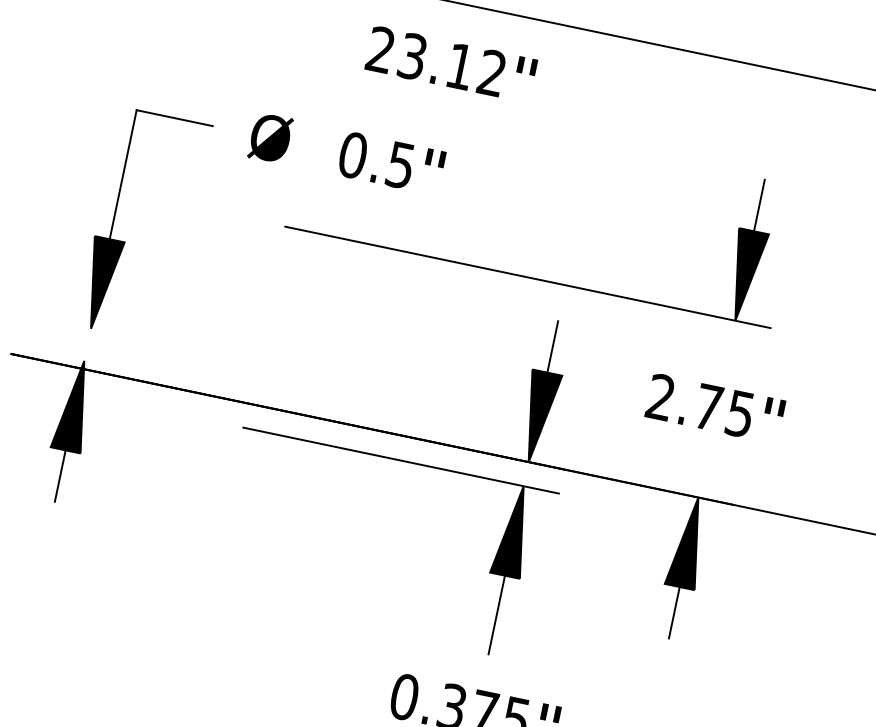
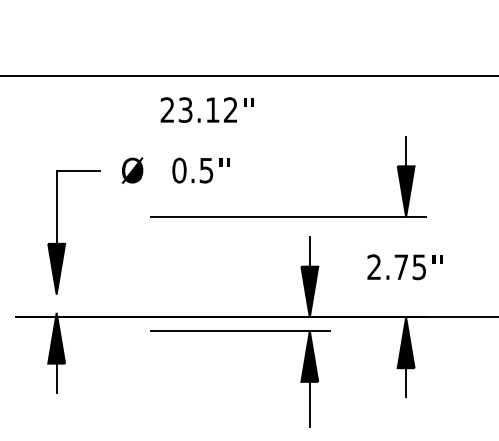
text: (449, 63) -> (206, 109), moved

